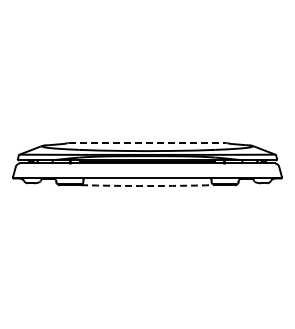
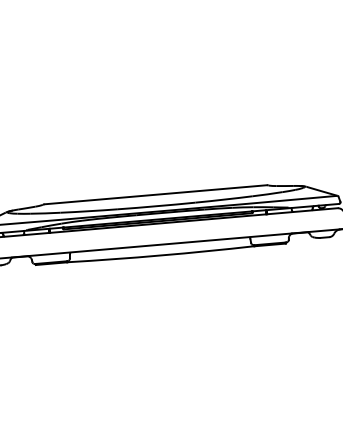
line: (147, 142) -> (155, 194), dashed -> solid
arc: (147, 186) -> (160, 256), dashed -> solid

